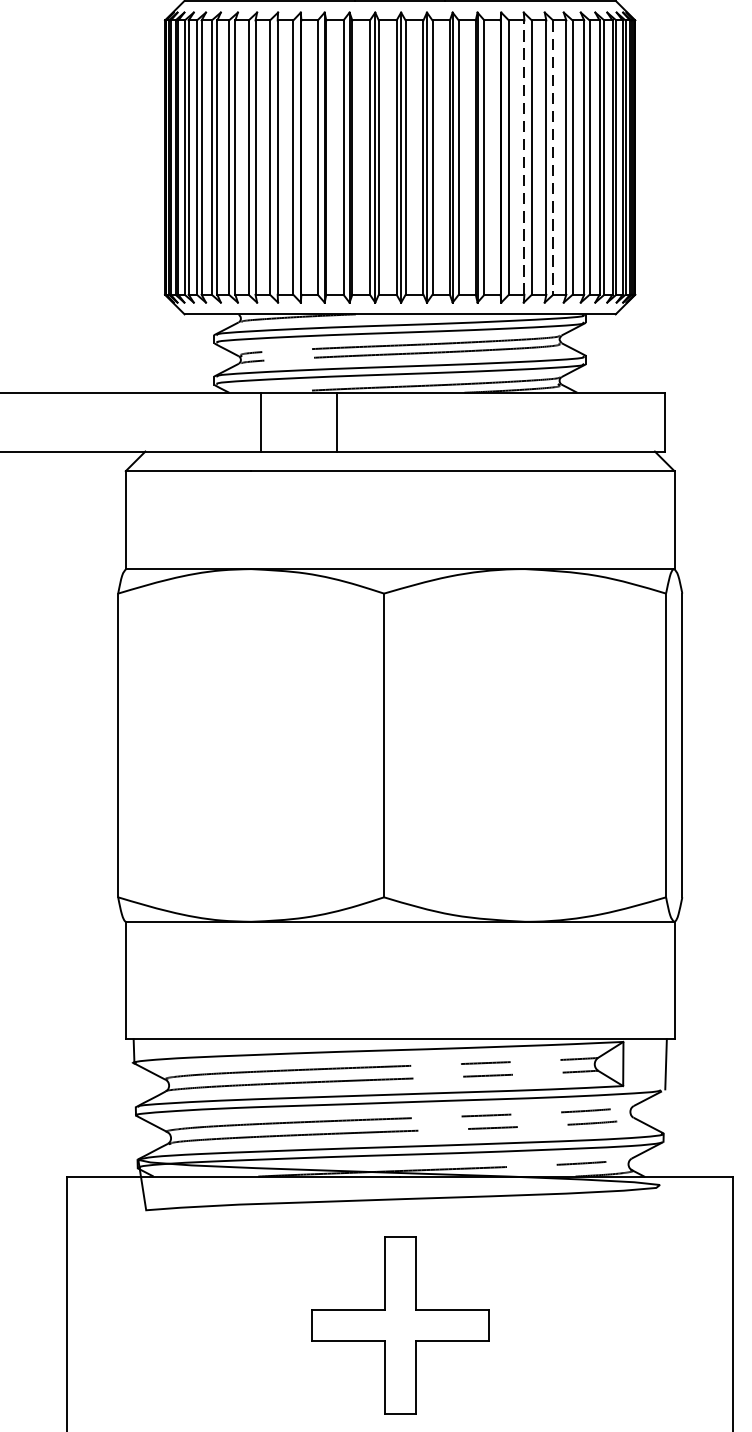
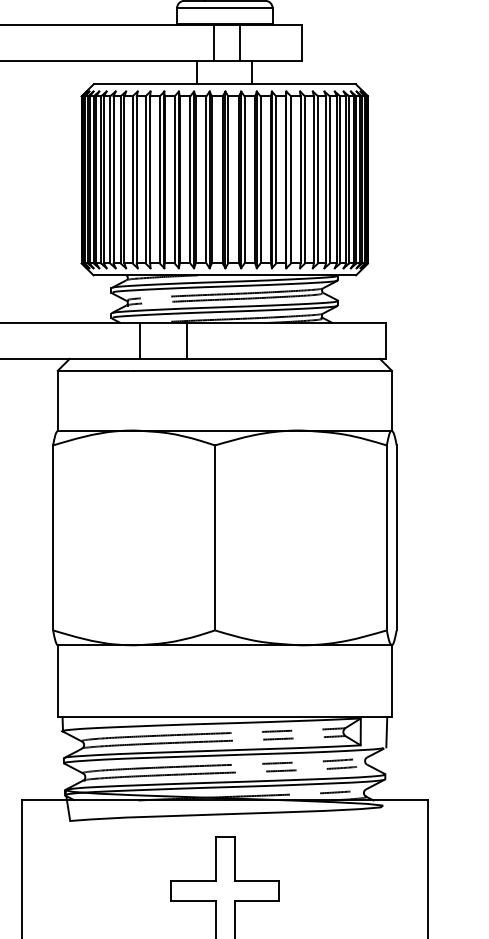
line: (524, 156) -> (300, 179), dashed -> solid
line: (553, 156) -> (318, 179), dashed -> solid

